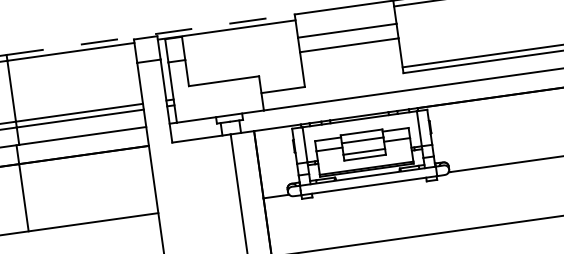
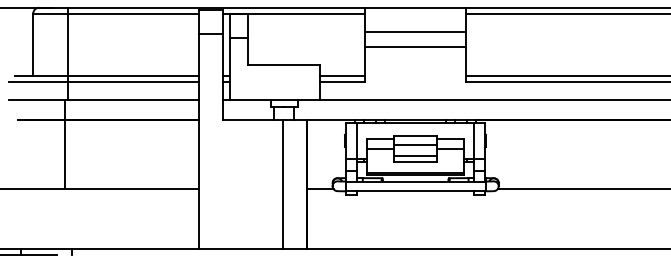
line: (150, 34) -> (216, 7), dashed -> solid
line: (281, 84) -> (341, 76), added

